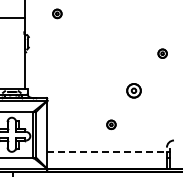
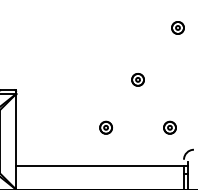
part: (134, 90) -> (138, 79), size x0.62
part: (156, 124) -> (169, 127), added
line: (107, 151) -> (100, 165), dashed -> solid

